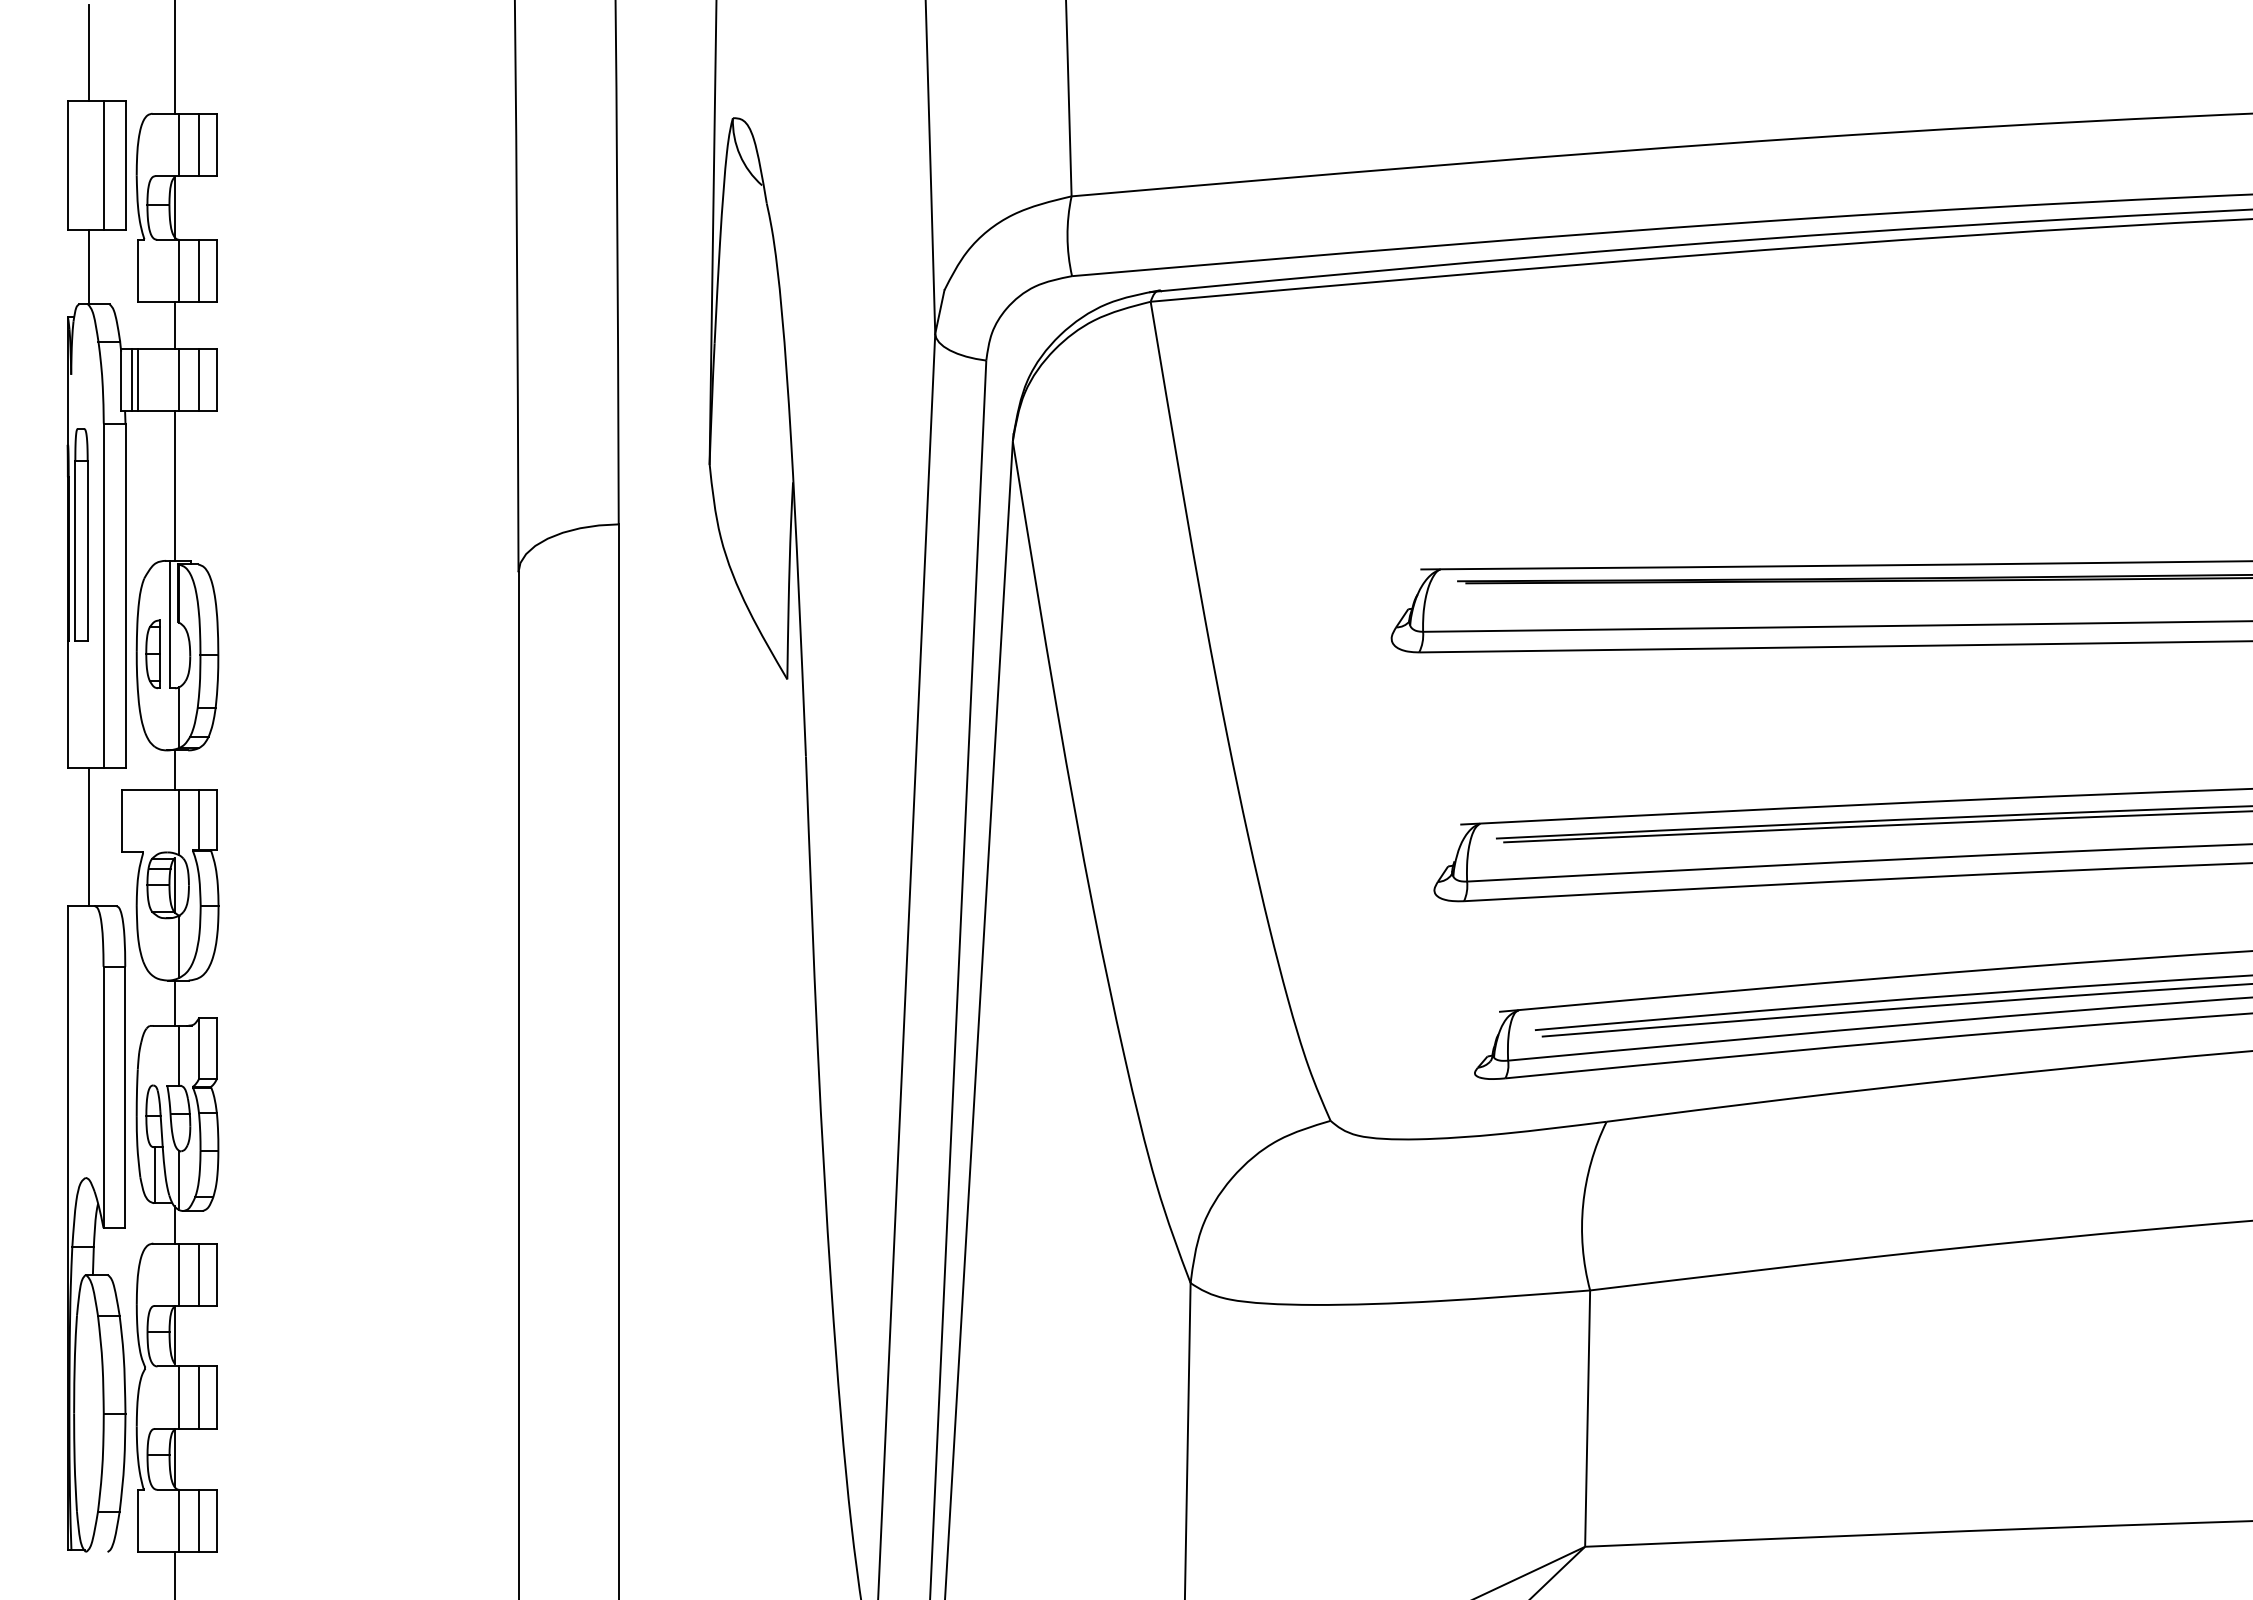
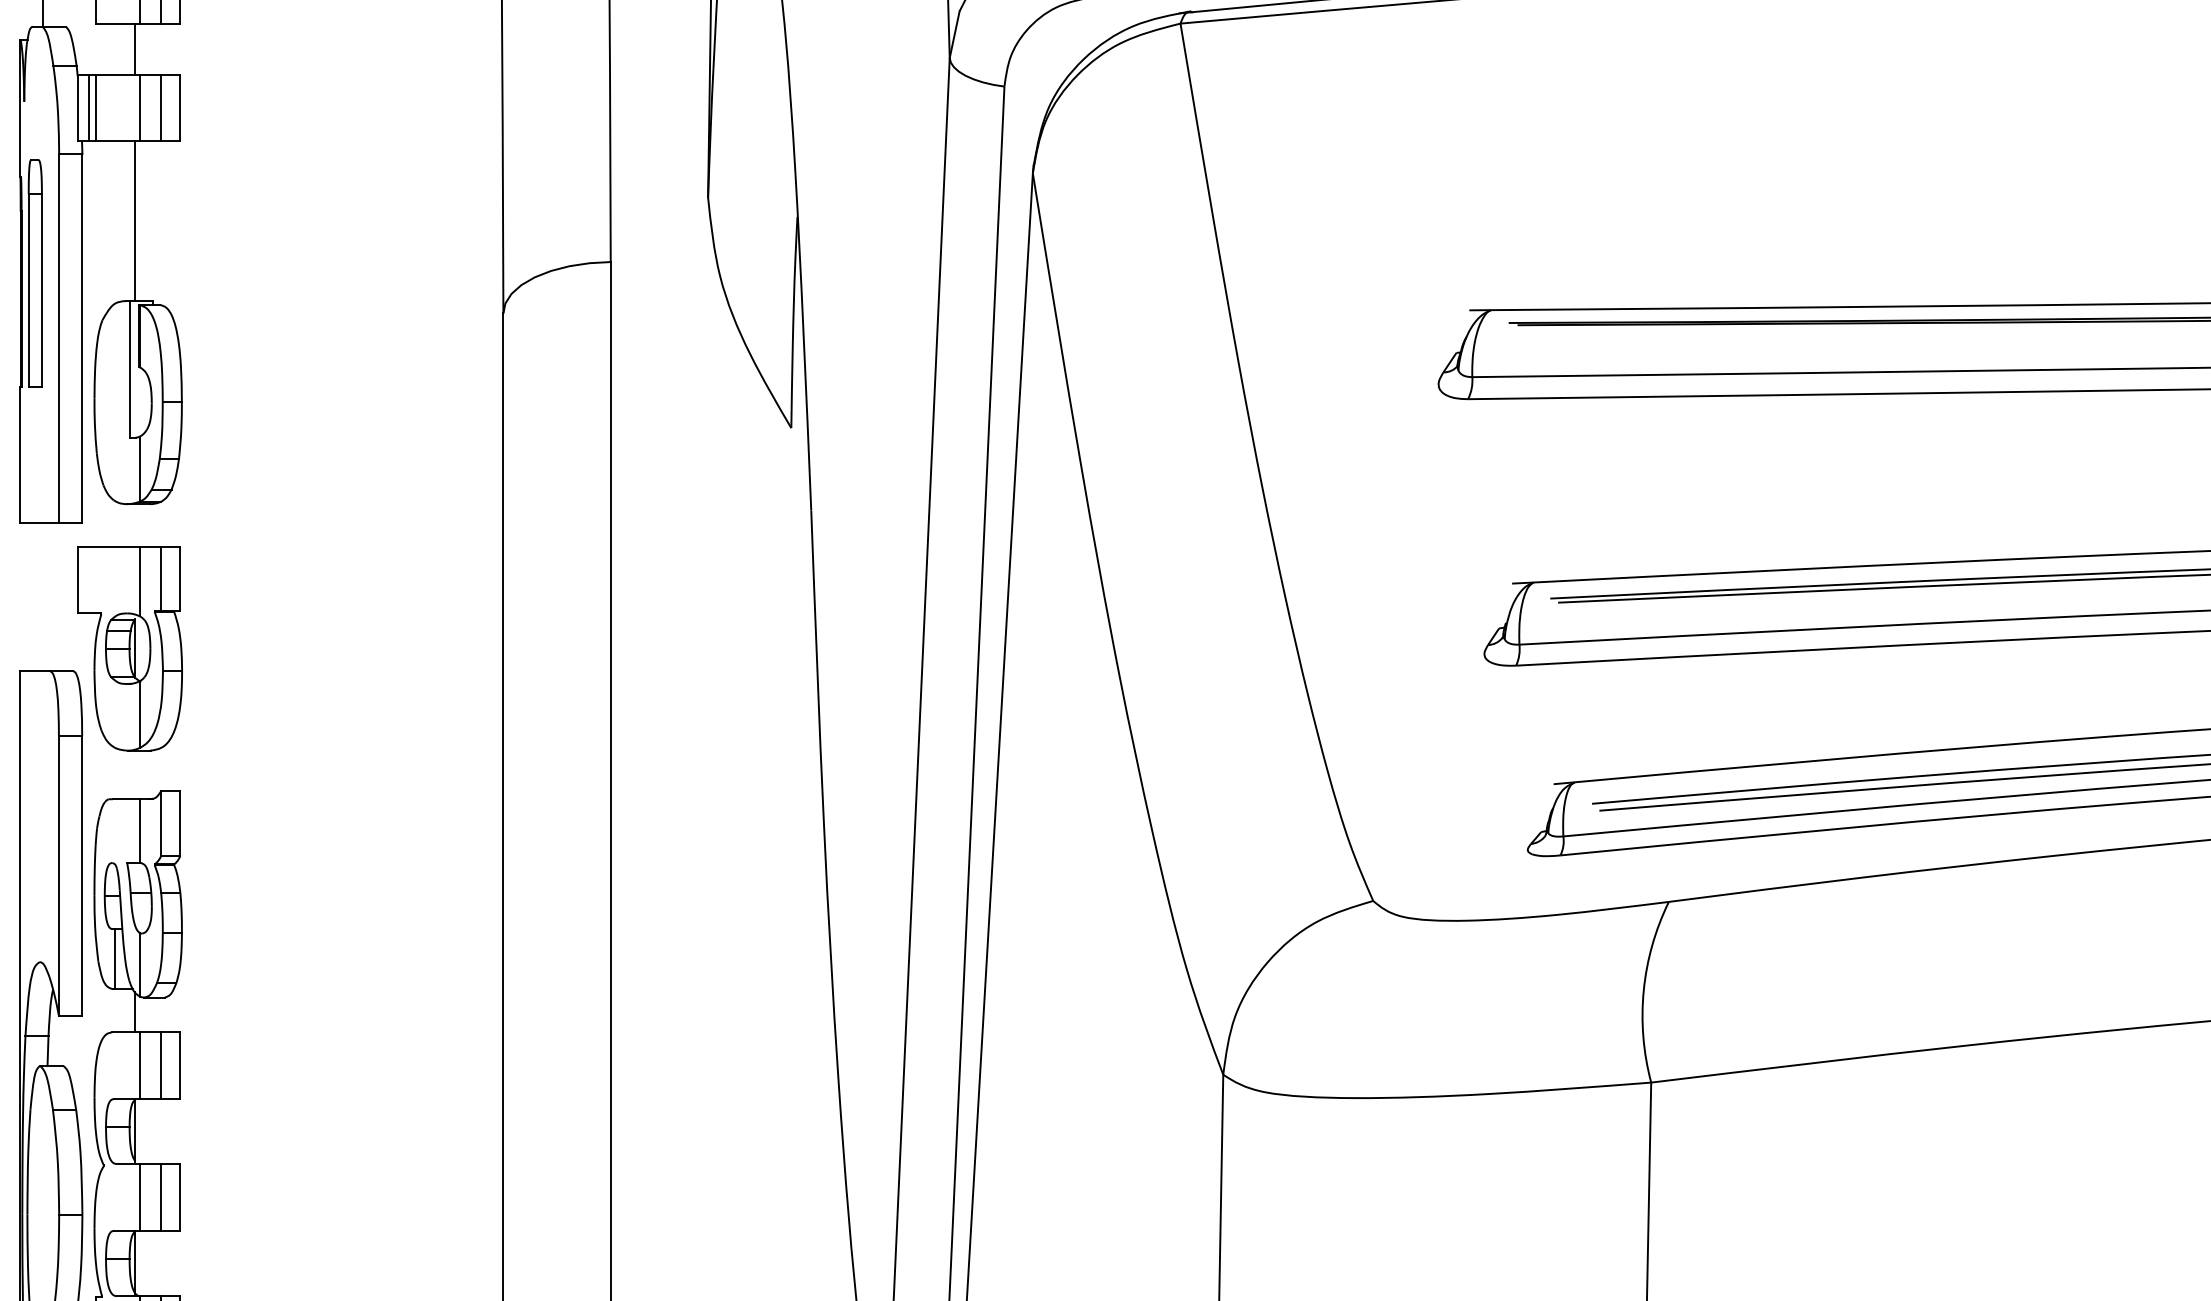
part: (152, 654) -> (111, 401), removed
line: (174, 770) -> (134, 525), removed
line: (89, 837) -> (43, 597), removed
line: (174, 1002) -> (134, 774), removed

